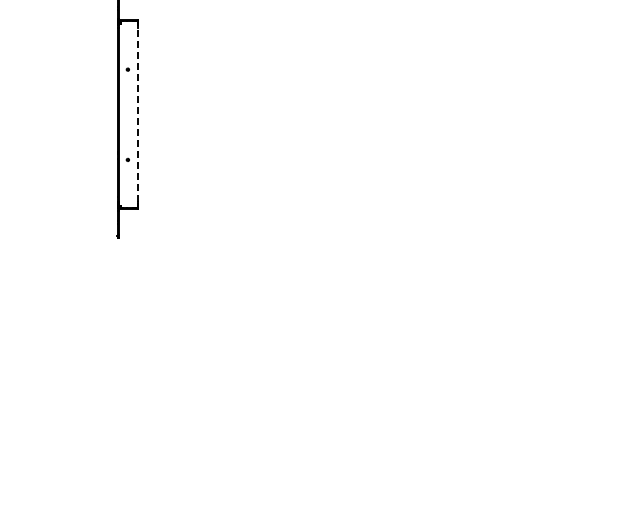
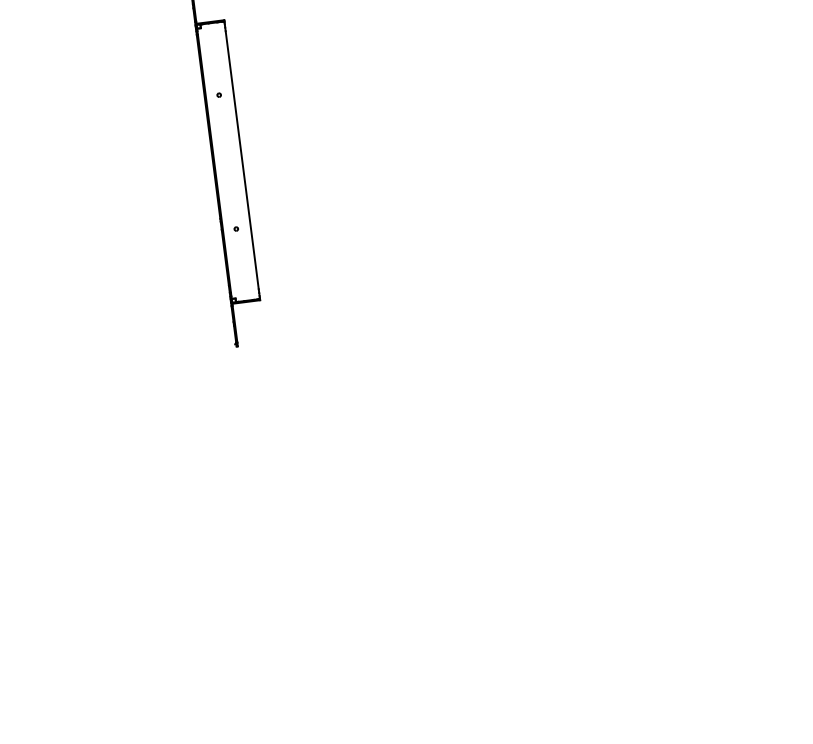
line: (137, 114) -> (241, 159), dashed -> solid

